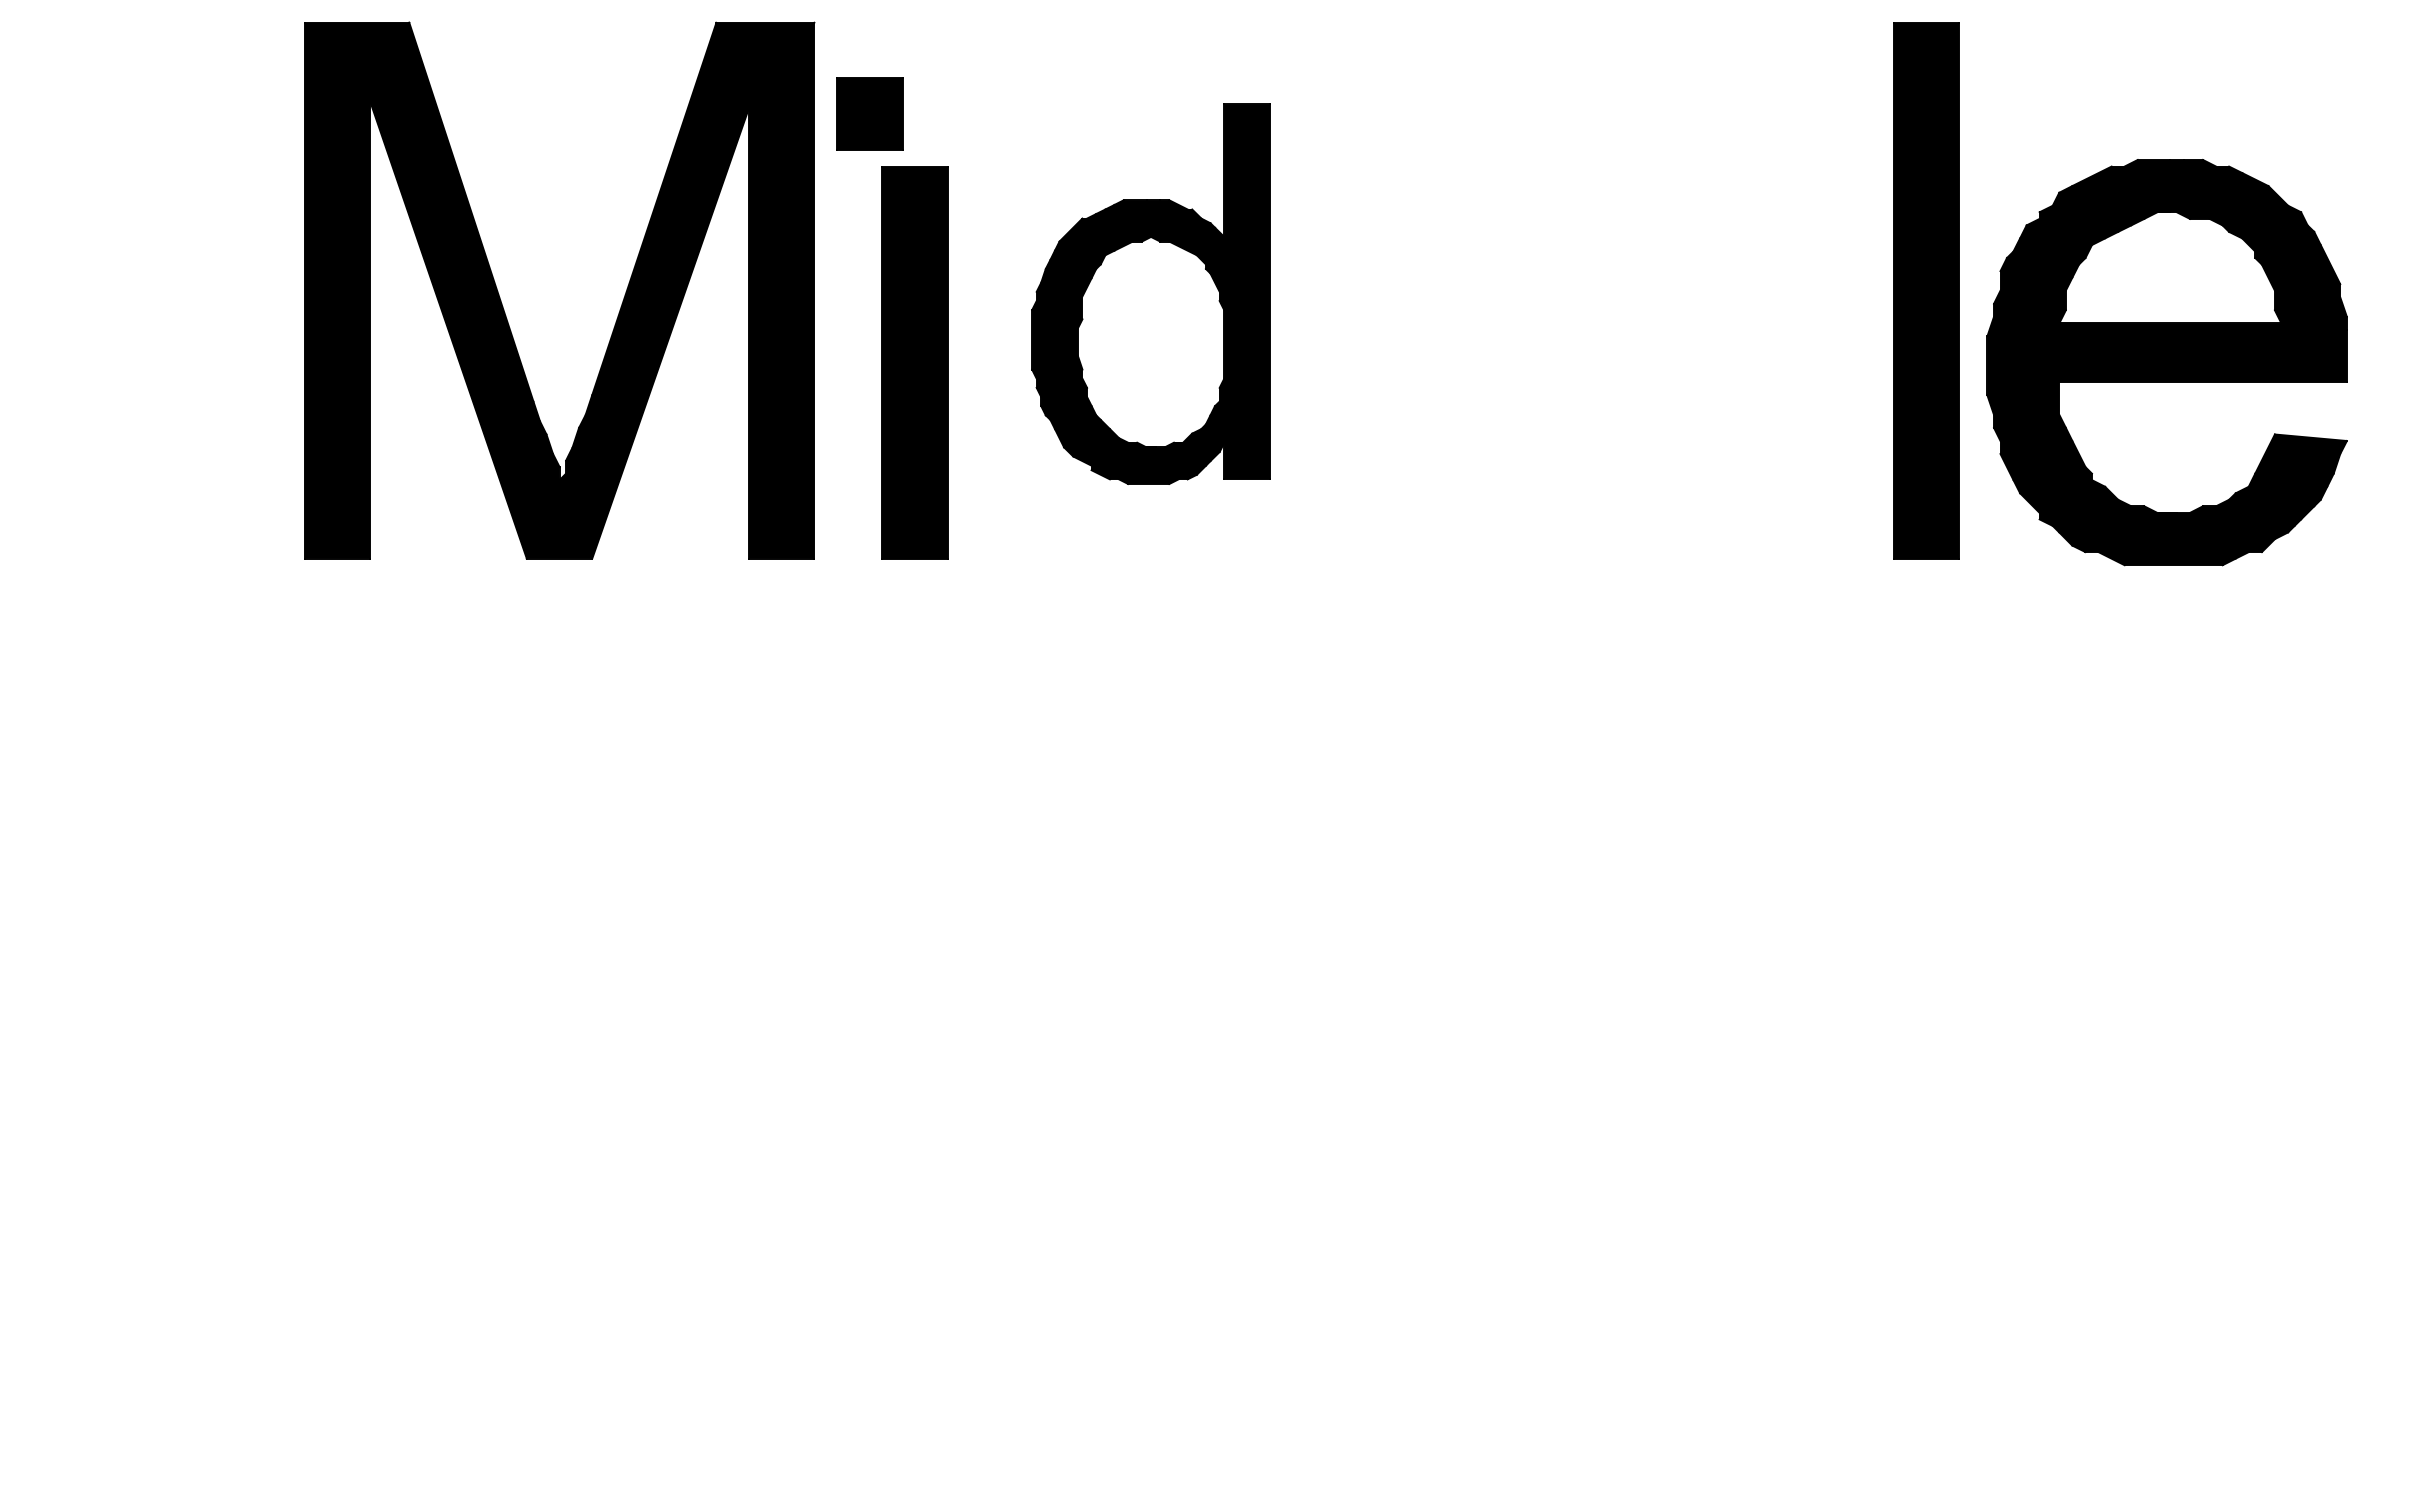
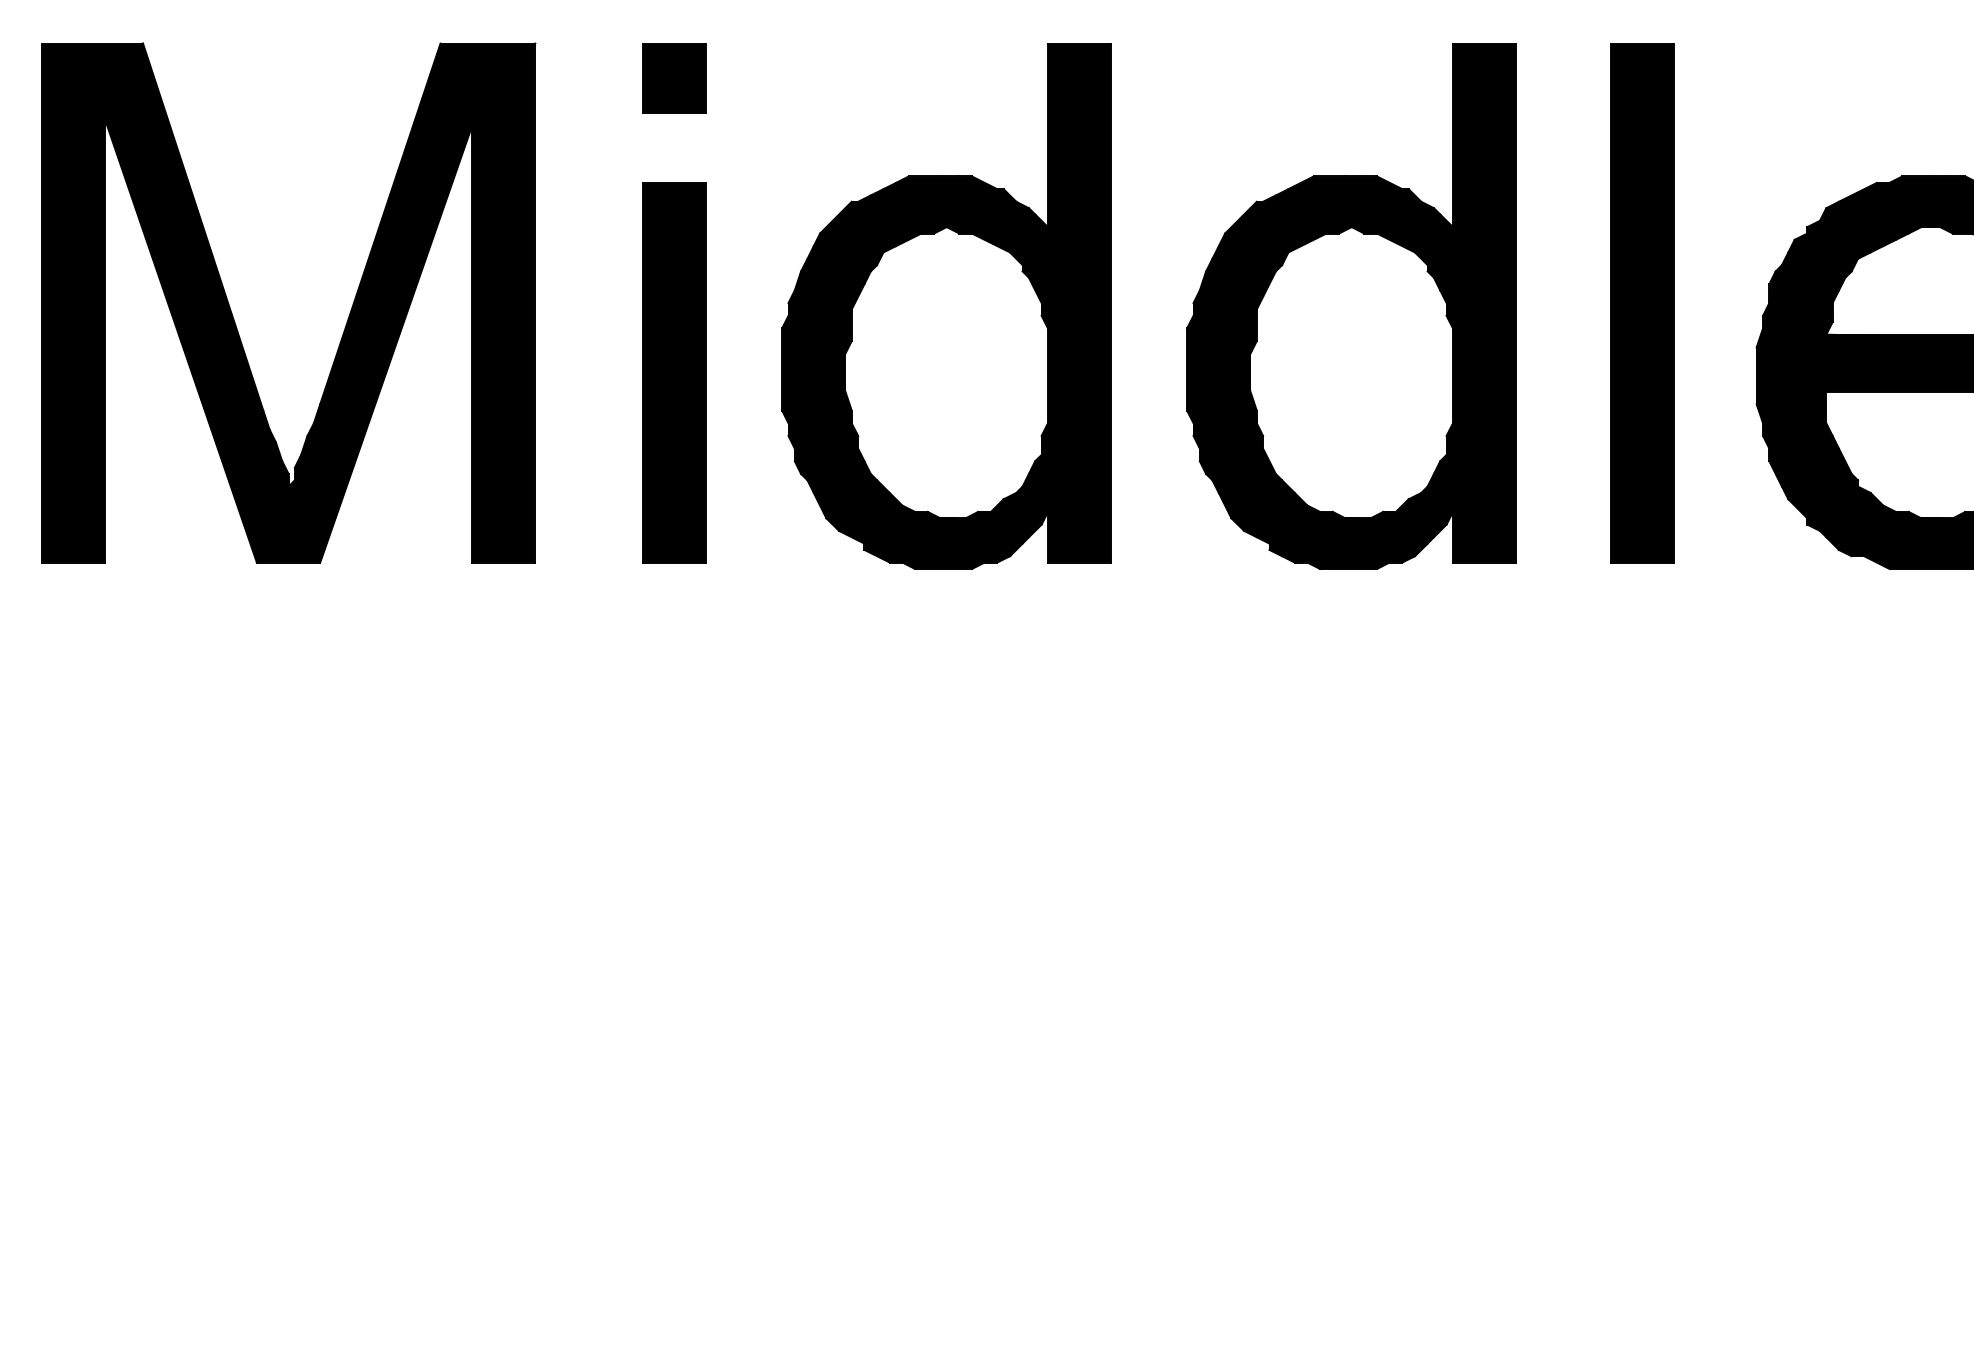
part: (869, 113) -> (673, 78), moved
part: (1926, 290) -> (1642, 302), moved
part: (1150, 294) -> (946, 306), size x1.43
part: (1568, 294) -> (1350, 306), added
part: (504, 309) -> (235, 321), moved
part: (914, 362) -> (673, 372), moved

